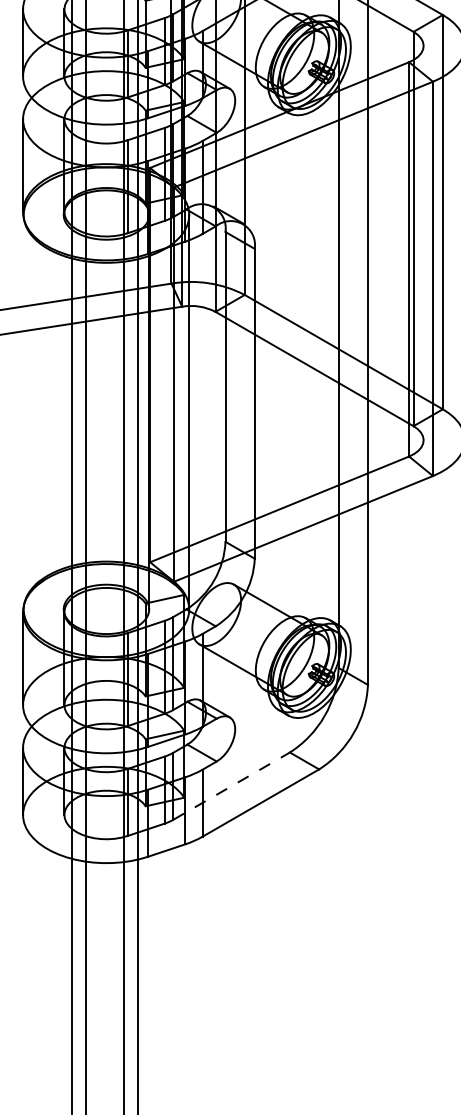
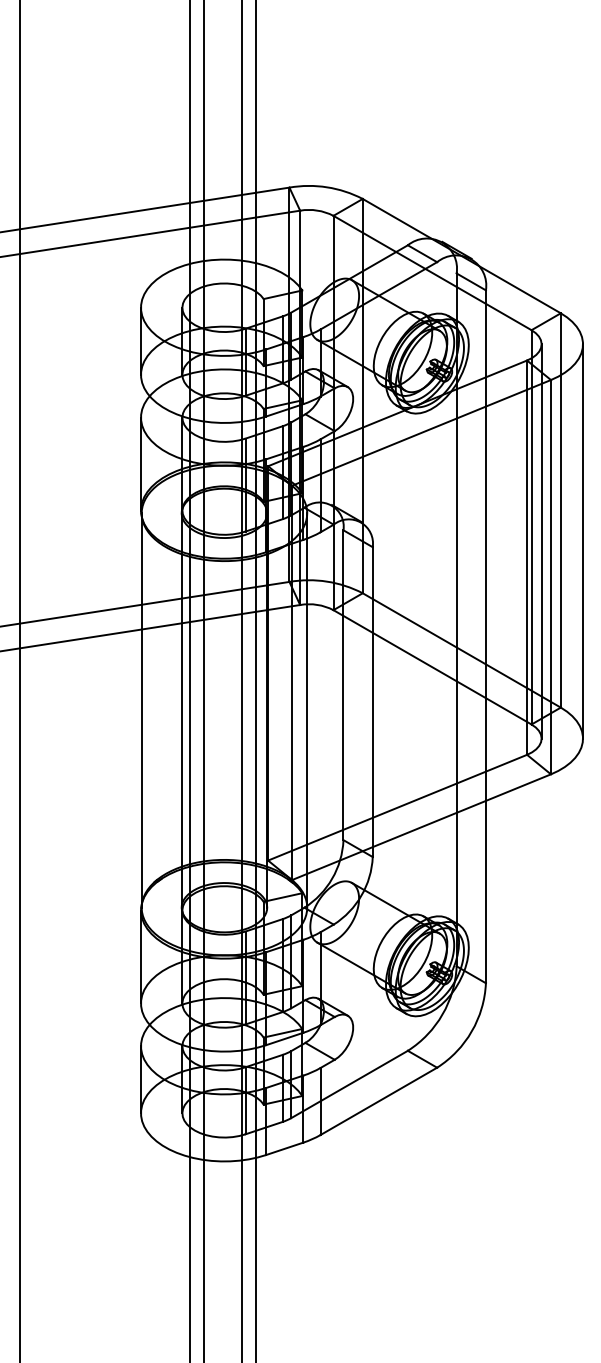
line: (423, 243) -> (541, 541), added
line: (23, 412) -> (141, 710), added
line: (63, 412) -> (181, 710), added
line: (232, 786) -> (350, 1084), dashed -> solid

